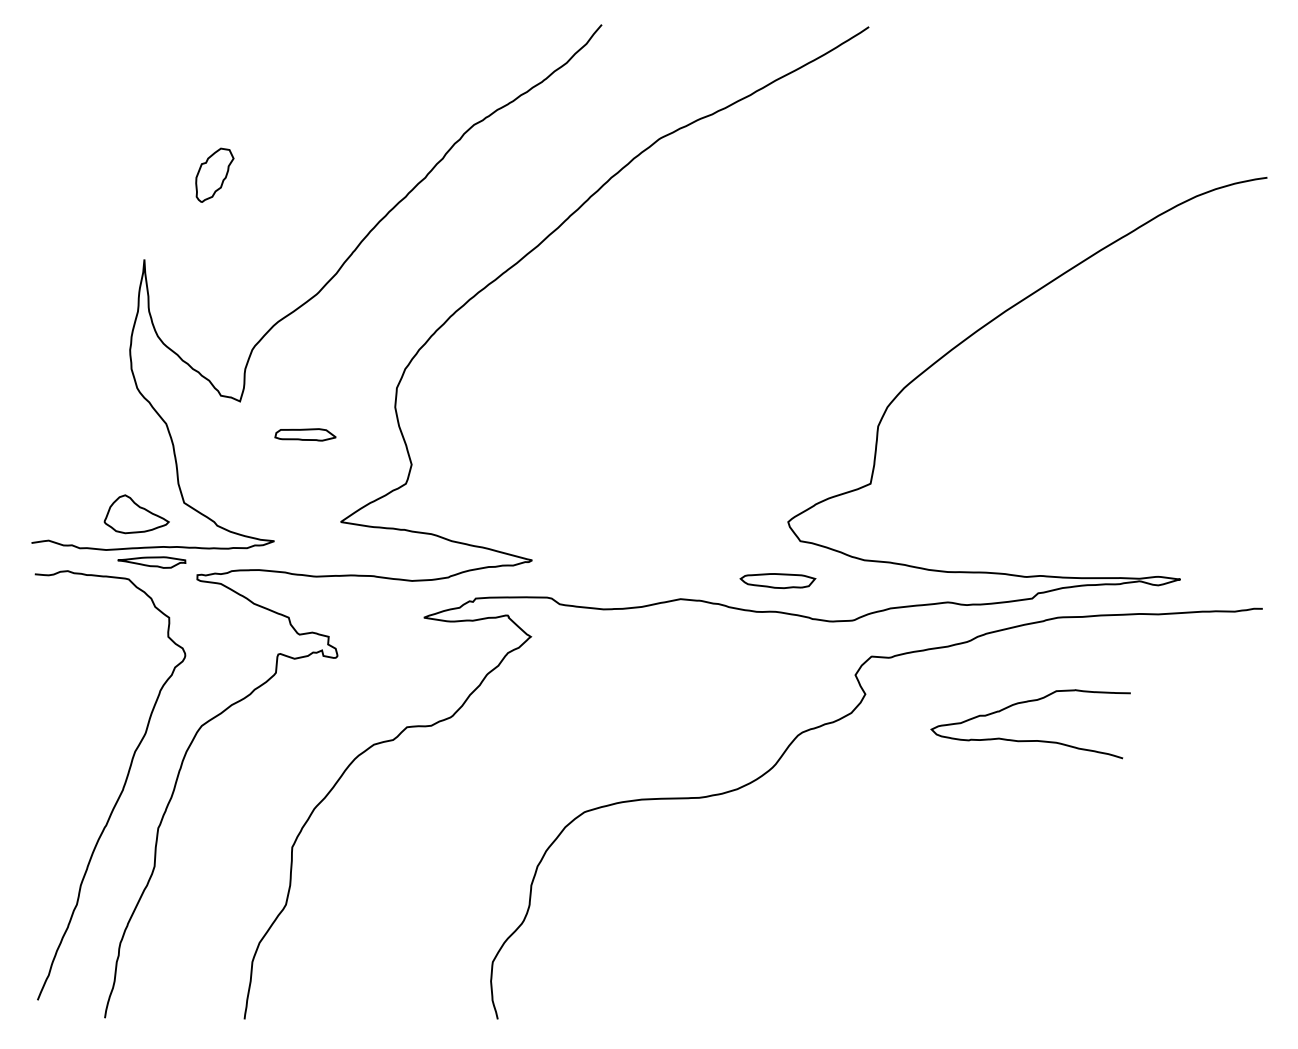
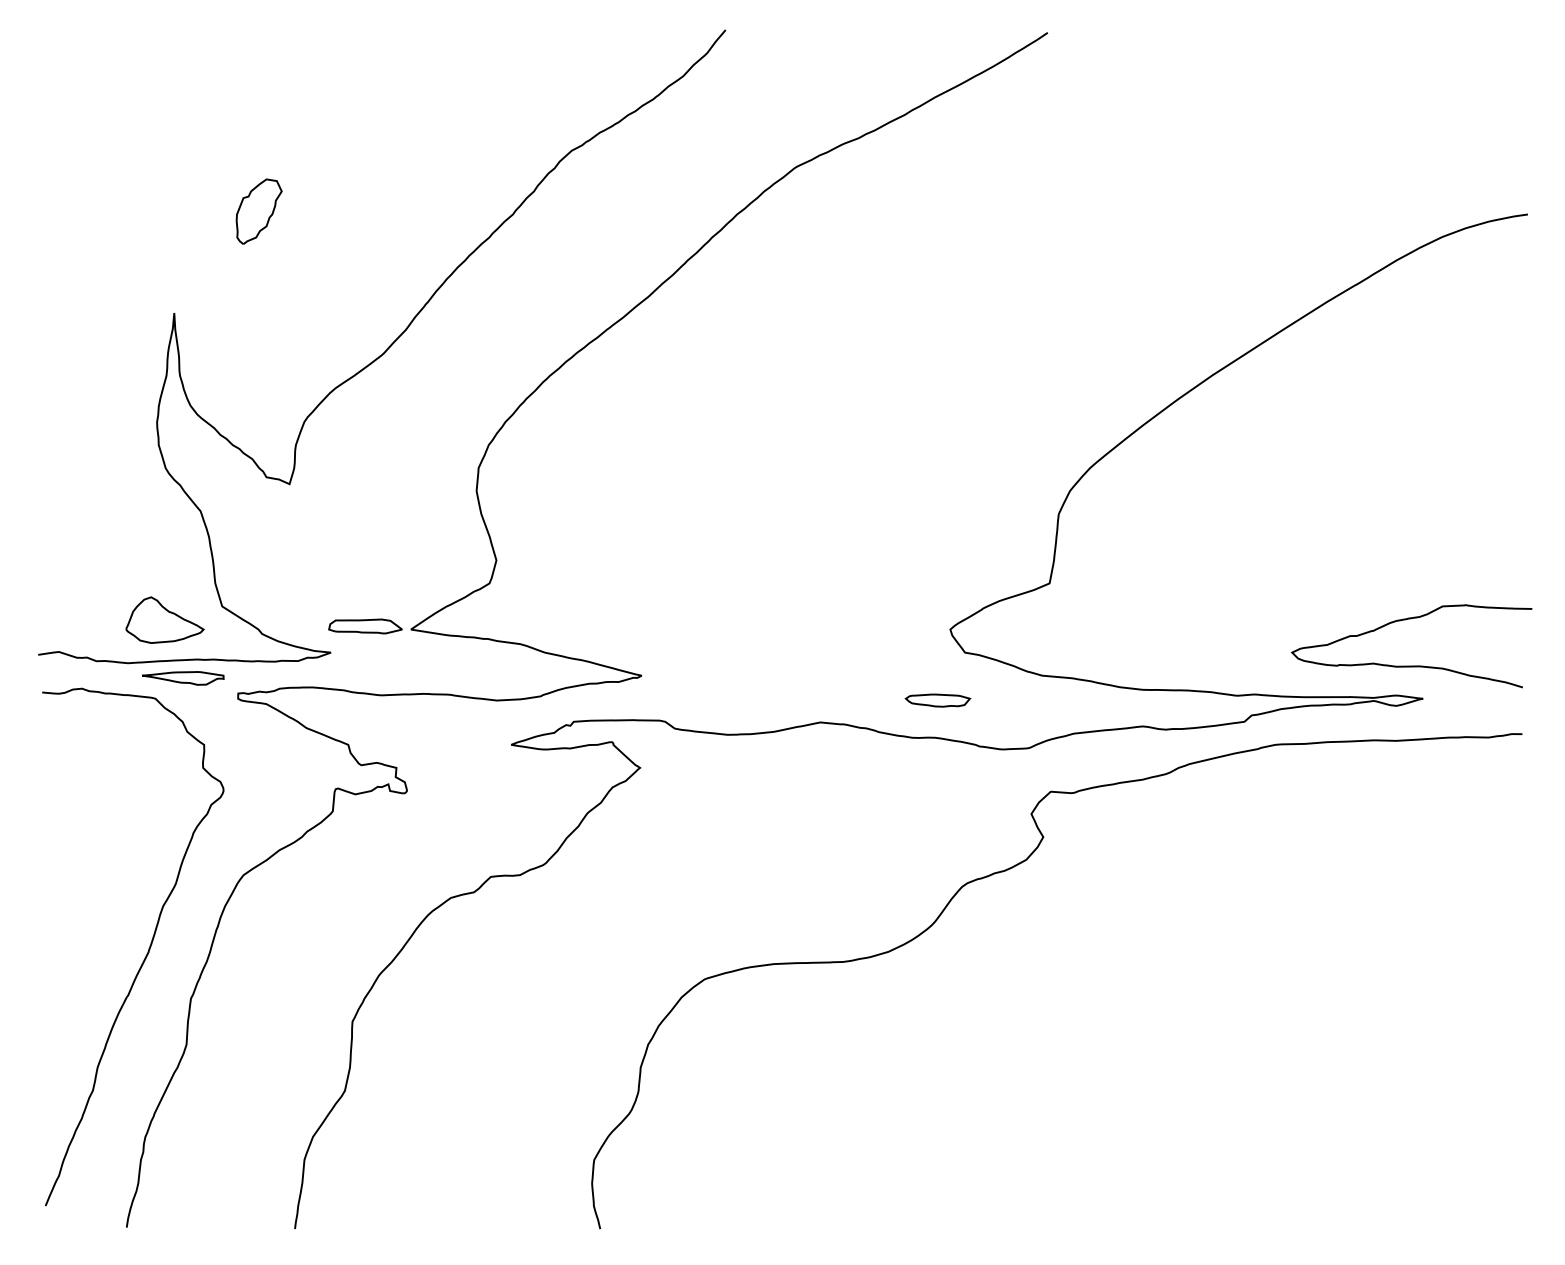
part: (305, 434) -> (365, 626), moved
part: (777, 580) -> (937, 700), size x0.71
curve: (1030, 740) -> (1411, 665), moved

